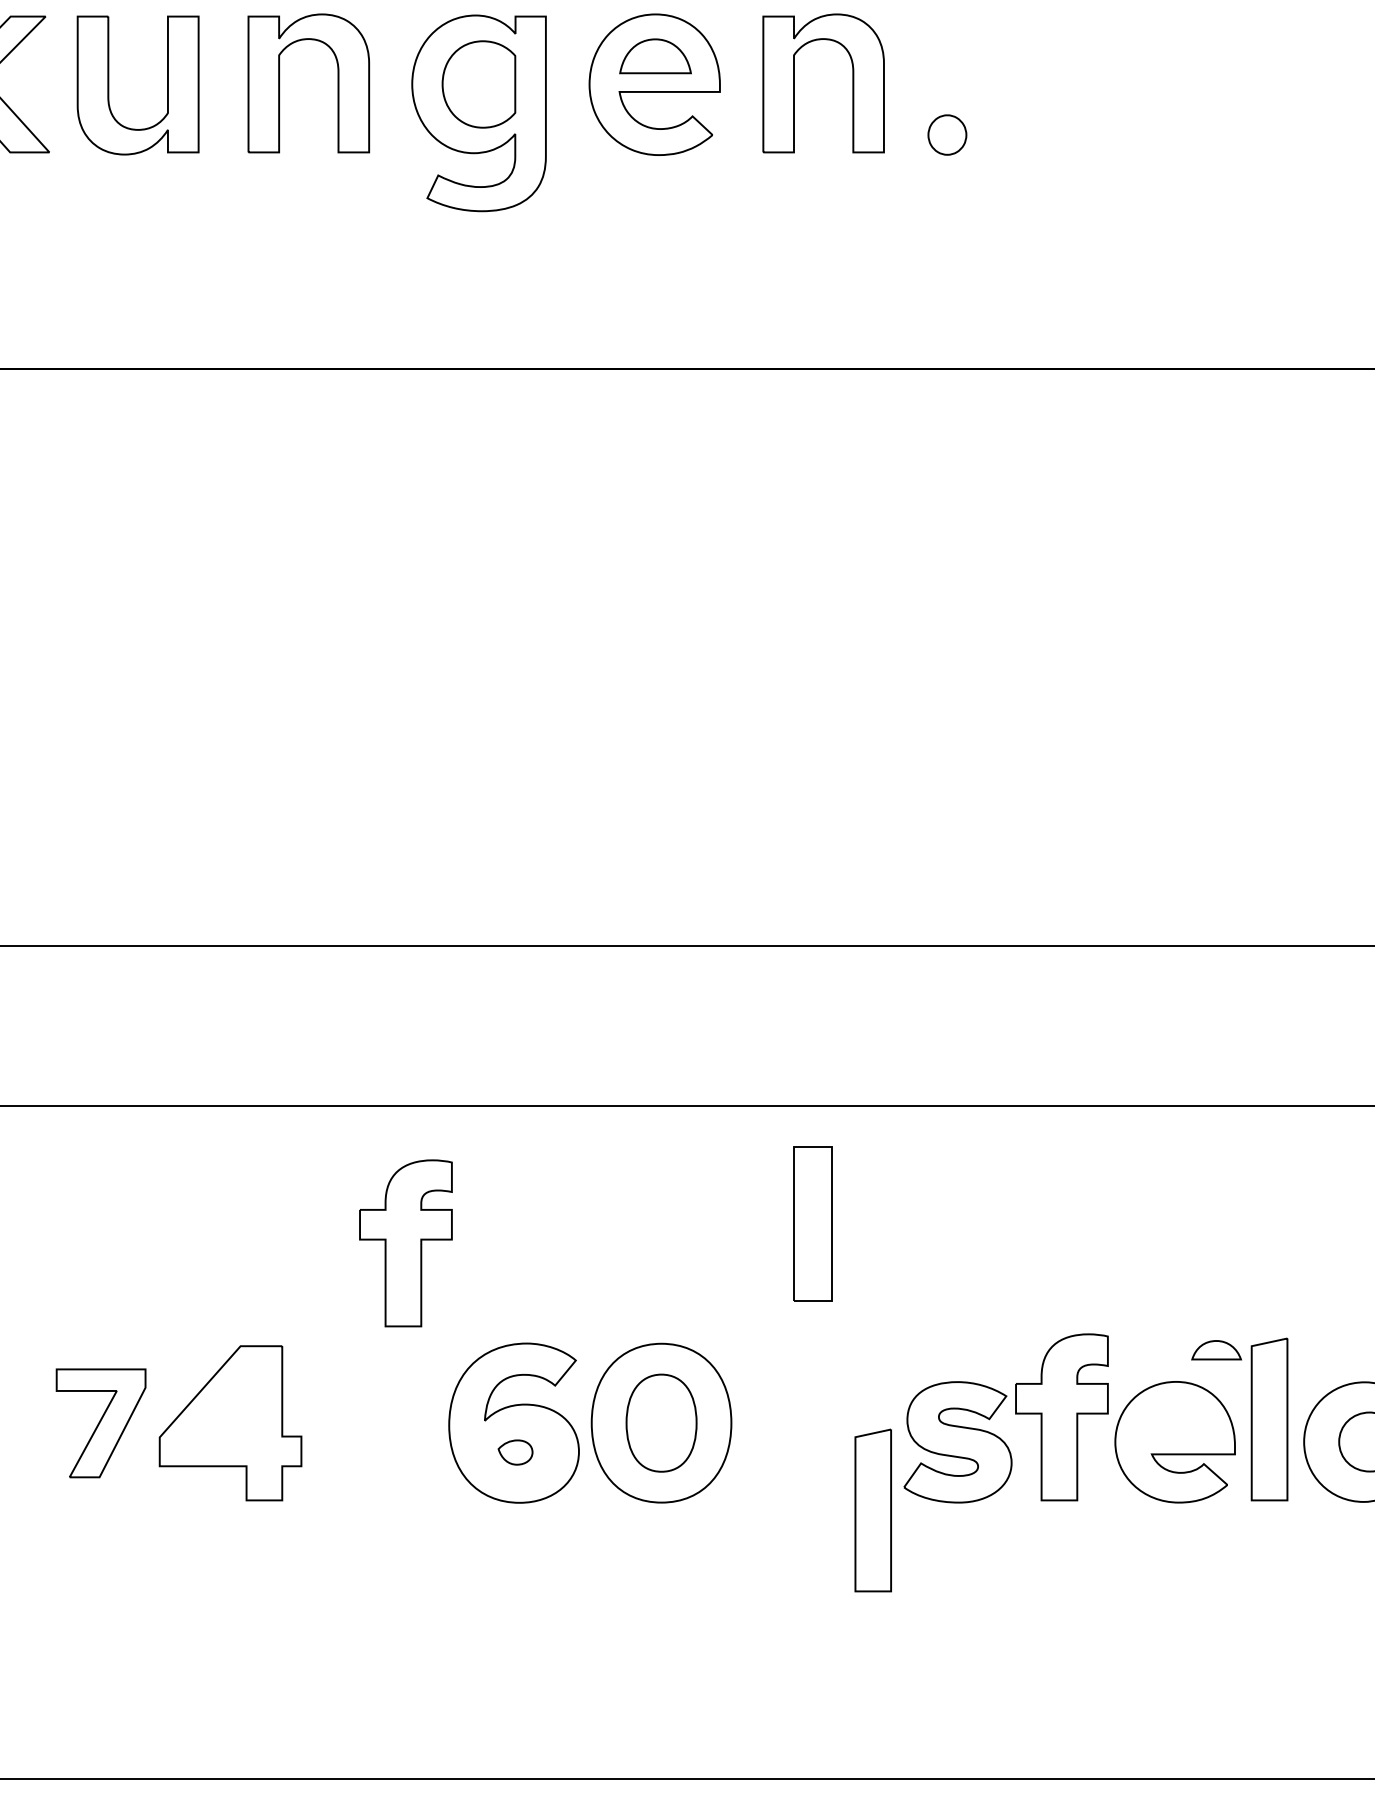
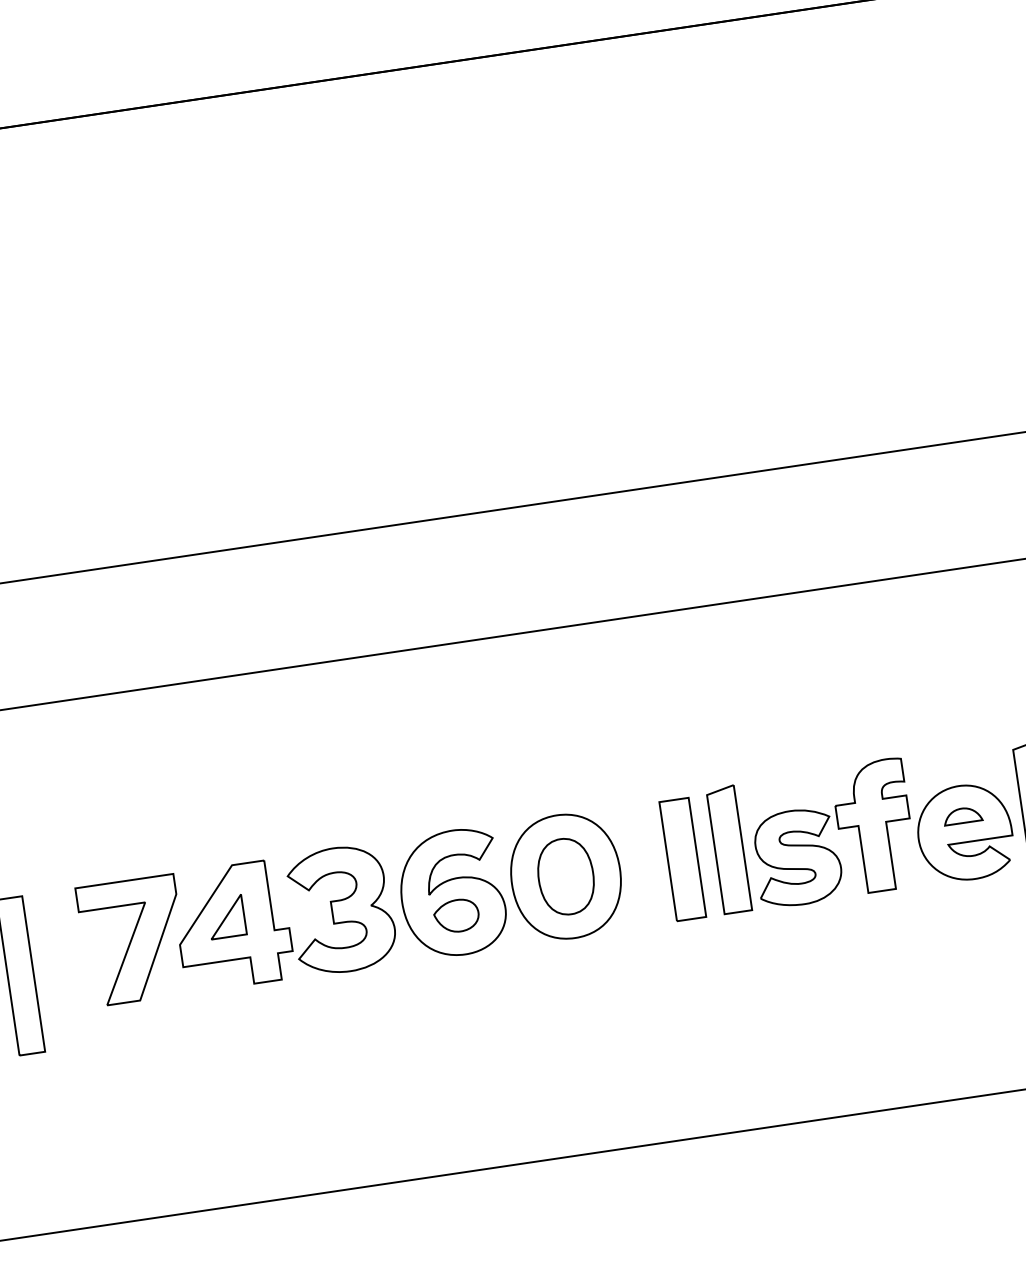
part: (812, 1223) -> (682, 858), moved
part: (405, 1243) -> (347, 767), removed
part: (1216, 1350) -> (962, 815), moved
part: (223, 1410) -> (226, 916), added
part: (370, 1422) -> (341, 909), added
part: (100, 1423) -> (132, 940), size x1.43
part: (515, 1452) -> (456, 916), size x1.67
part: (872, 1510) -> (728, 849), moved

